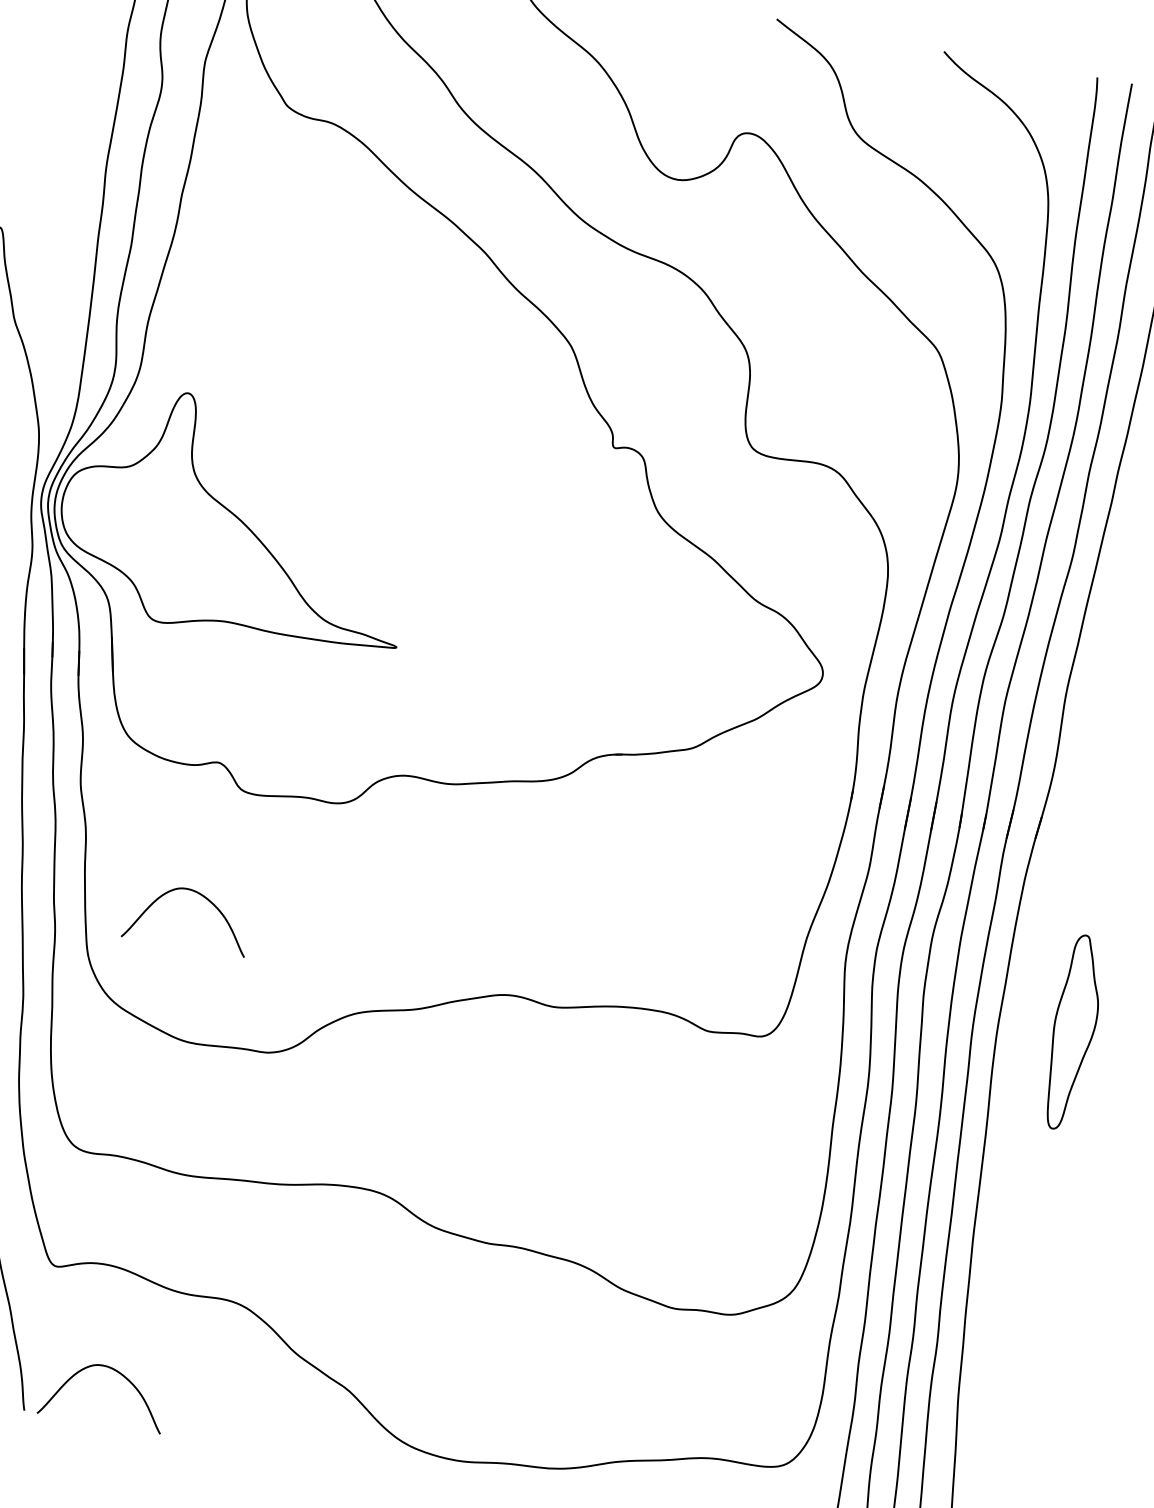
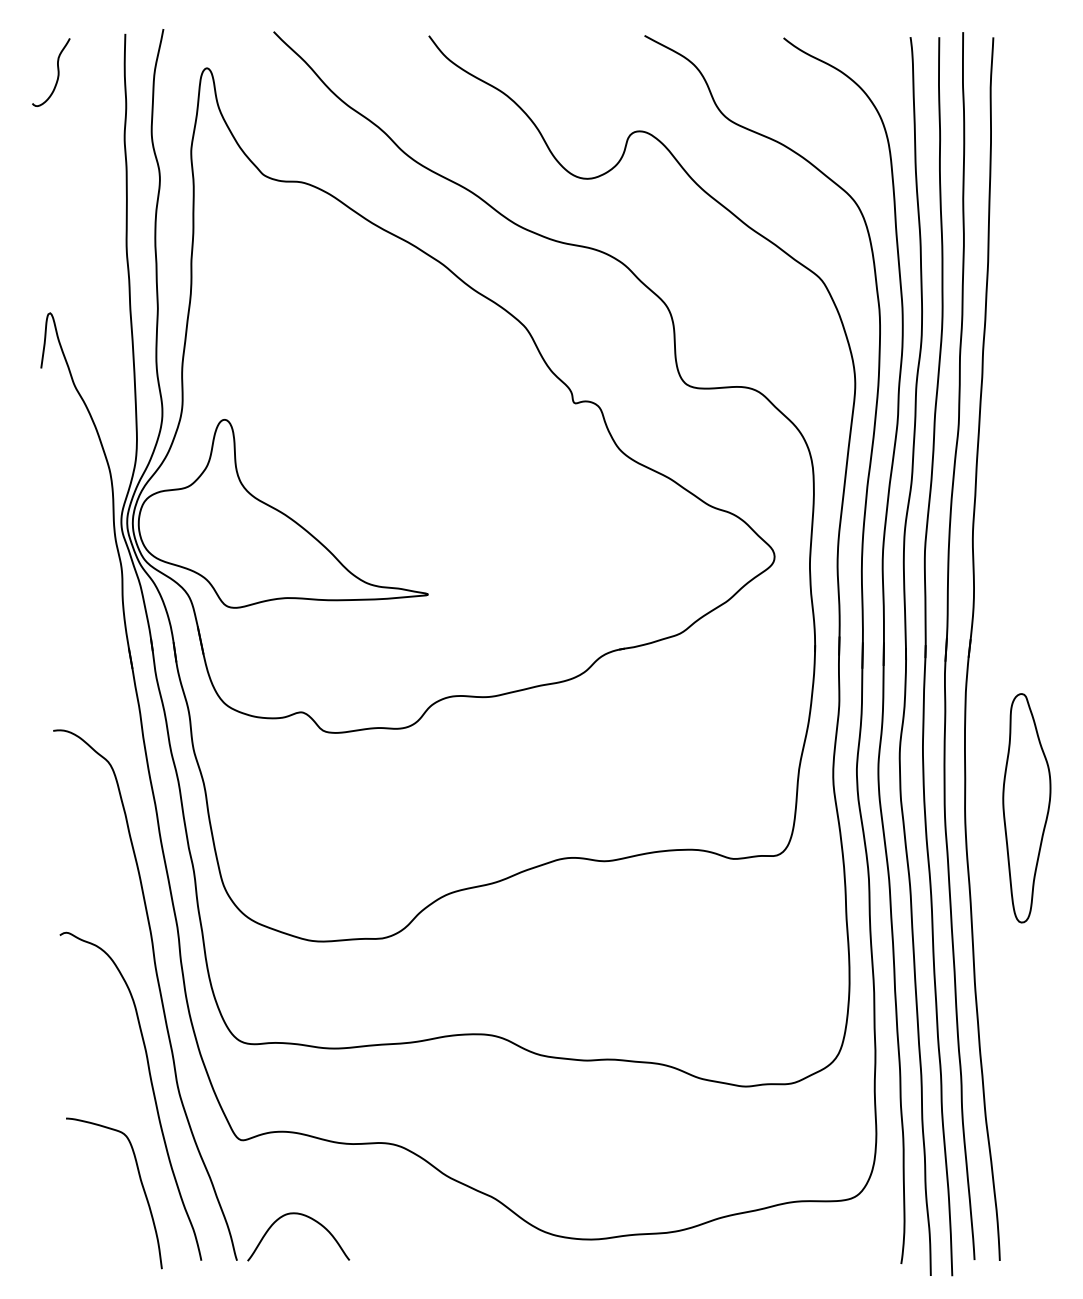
curve: (201, 896) -> (306, 822), removed
part: (1073, 1032) -> (1026, 808), size x1.43

